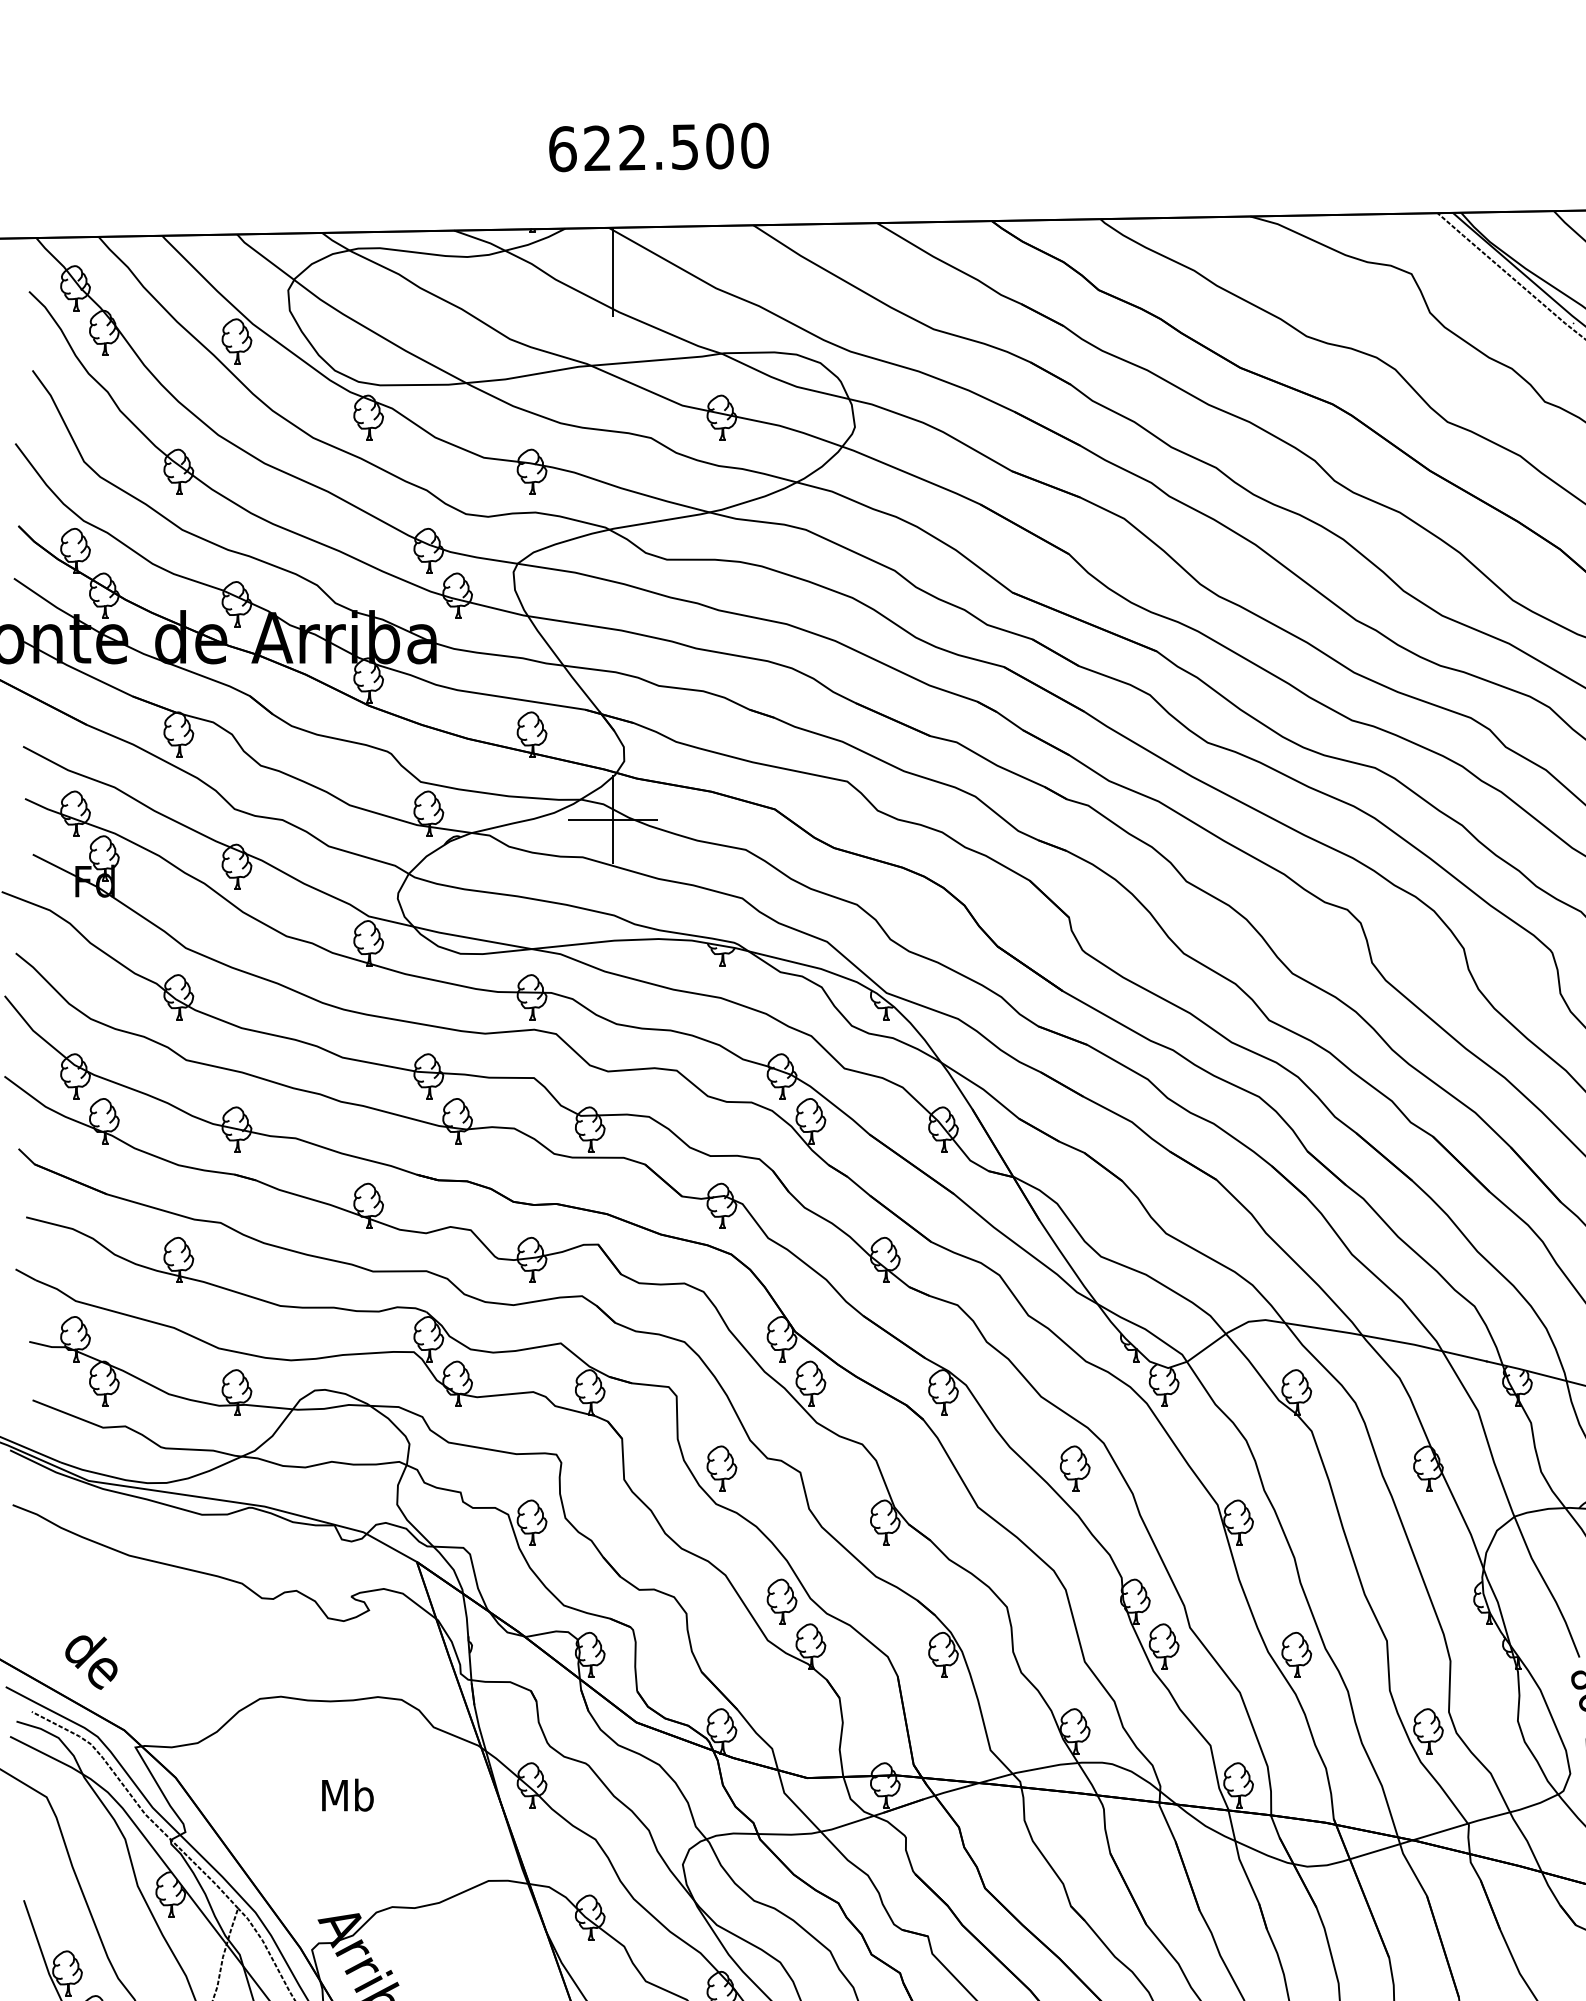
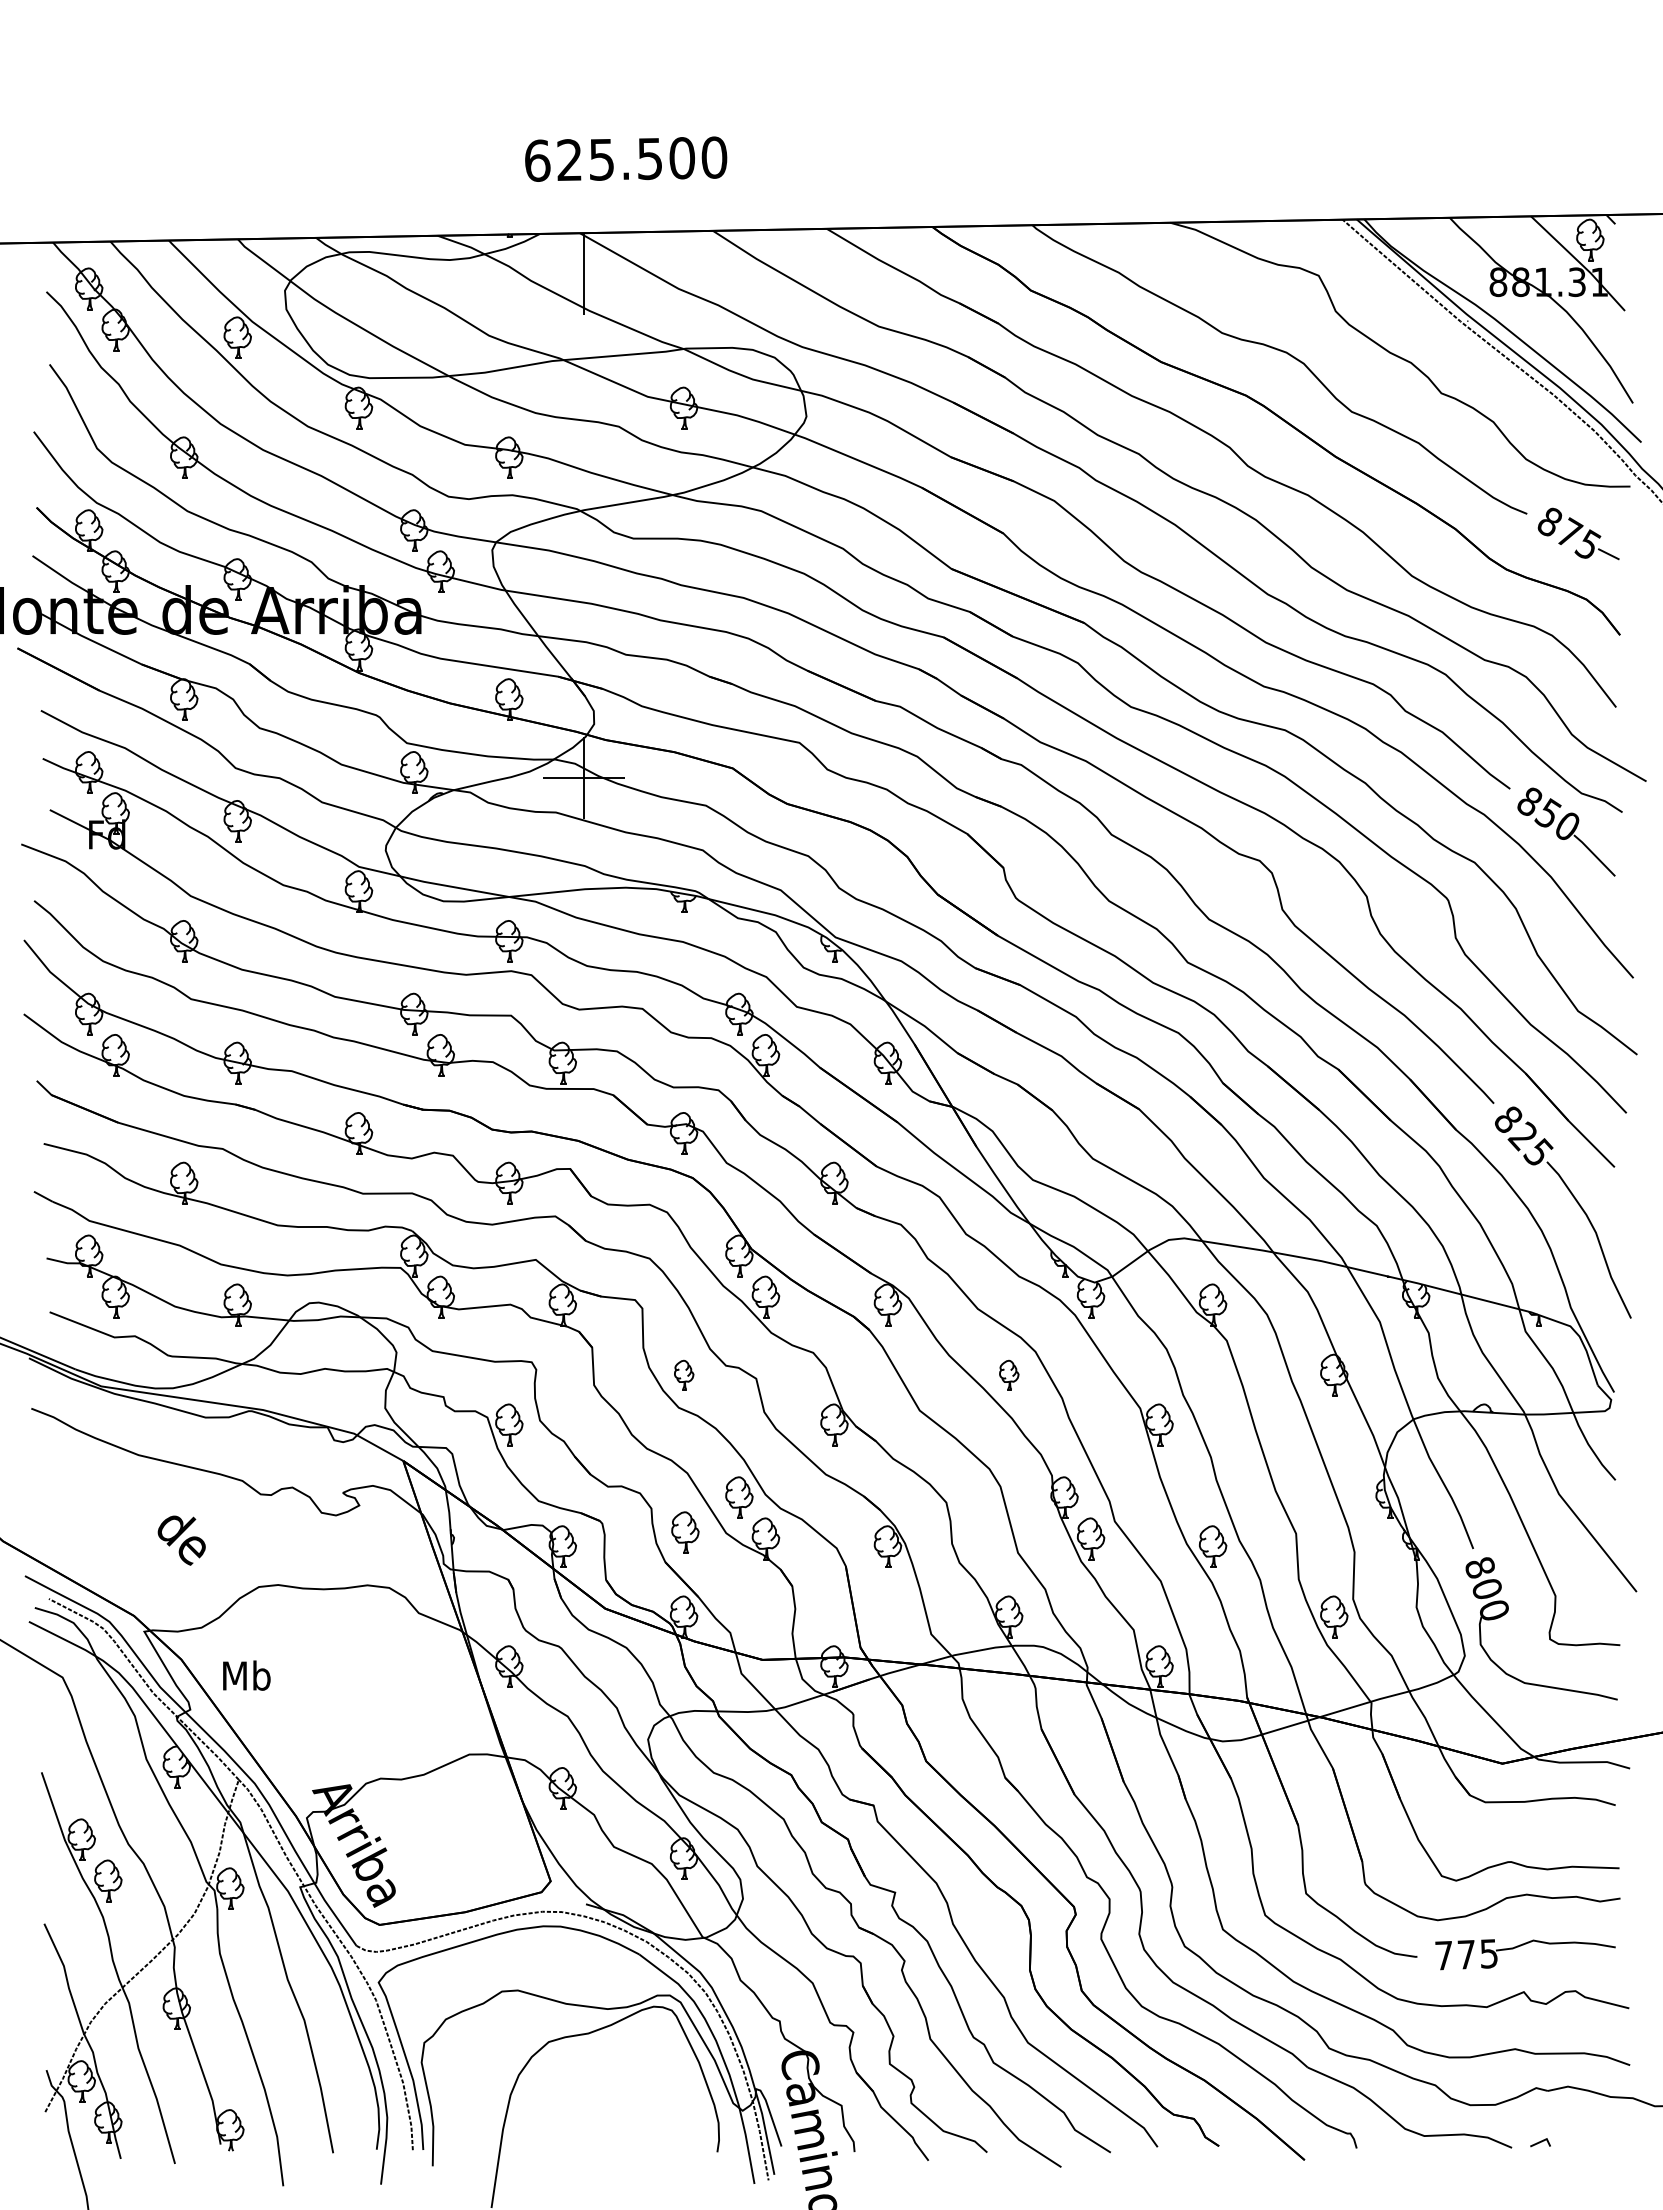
text: (632, 147) -> (601, 159), 622.500 -> 625.500
part: (722, 1467) -> (684, 1374), size x0.7
part: (1075, 1467) -> (1009, 1374), size x0.7
part: (723, 1639) -> (685, 1532), added
text: (91, 1662) -> (181, 1540), moved
text: (347, 1795) -> (246, 1675), moved

